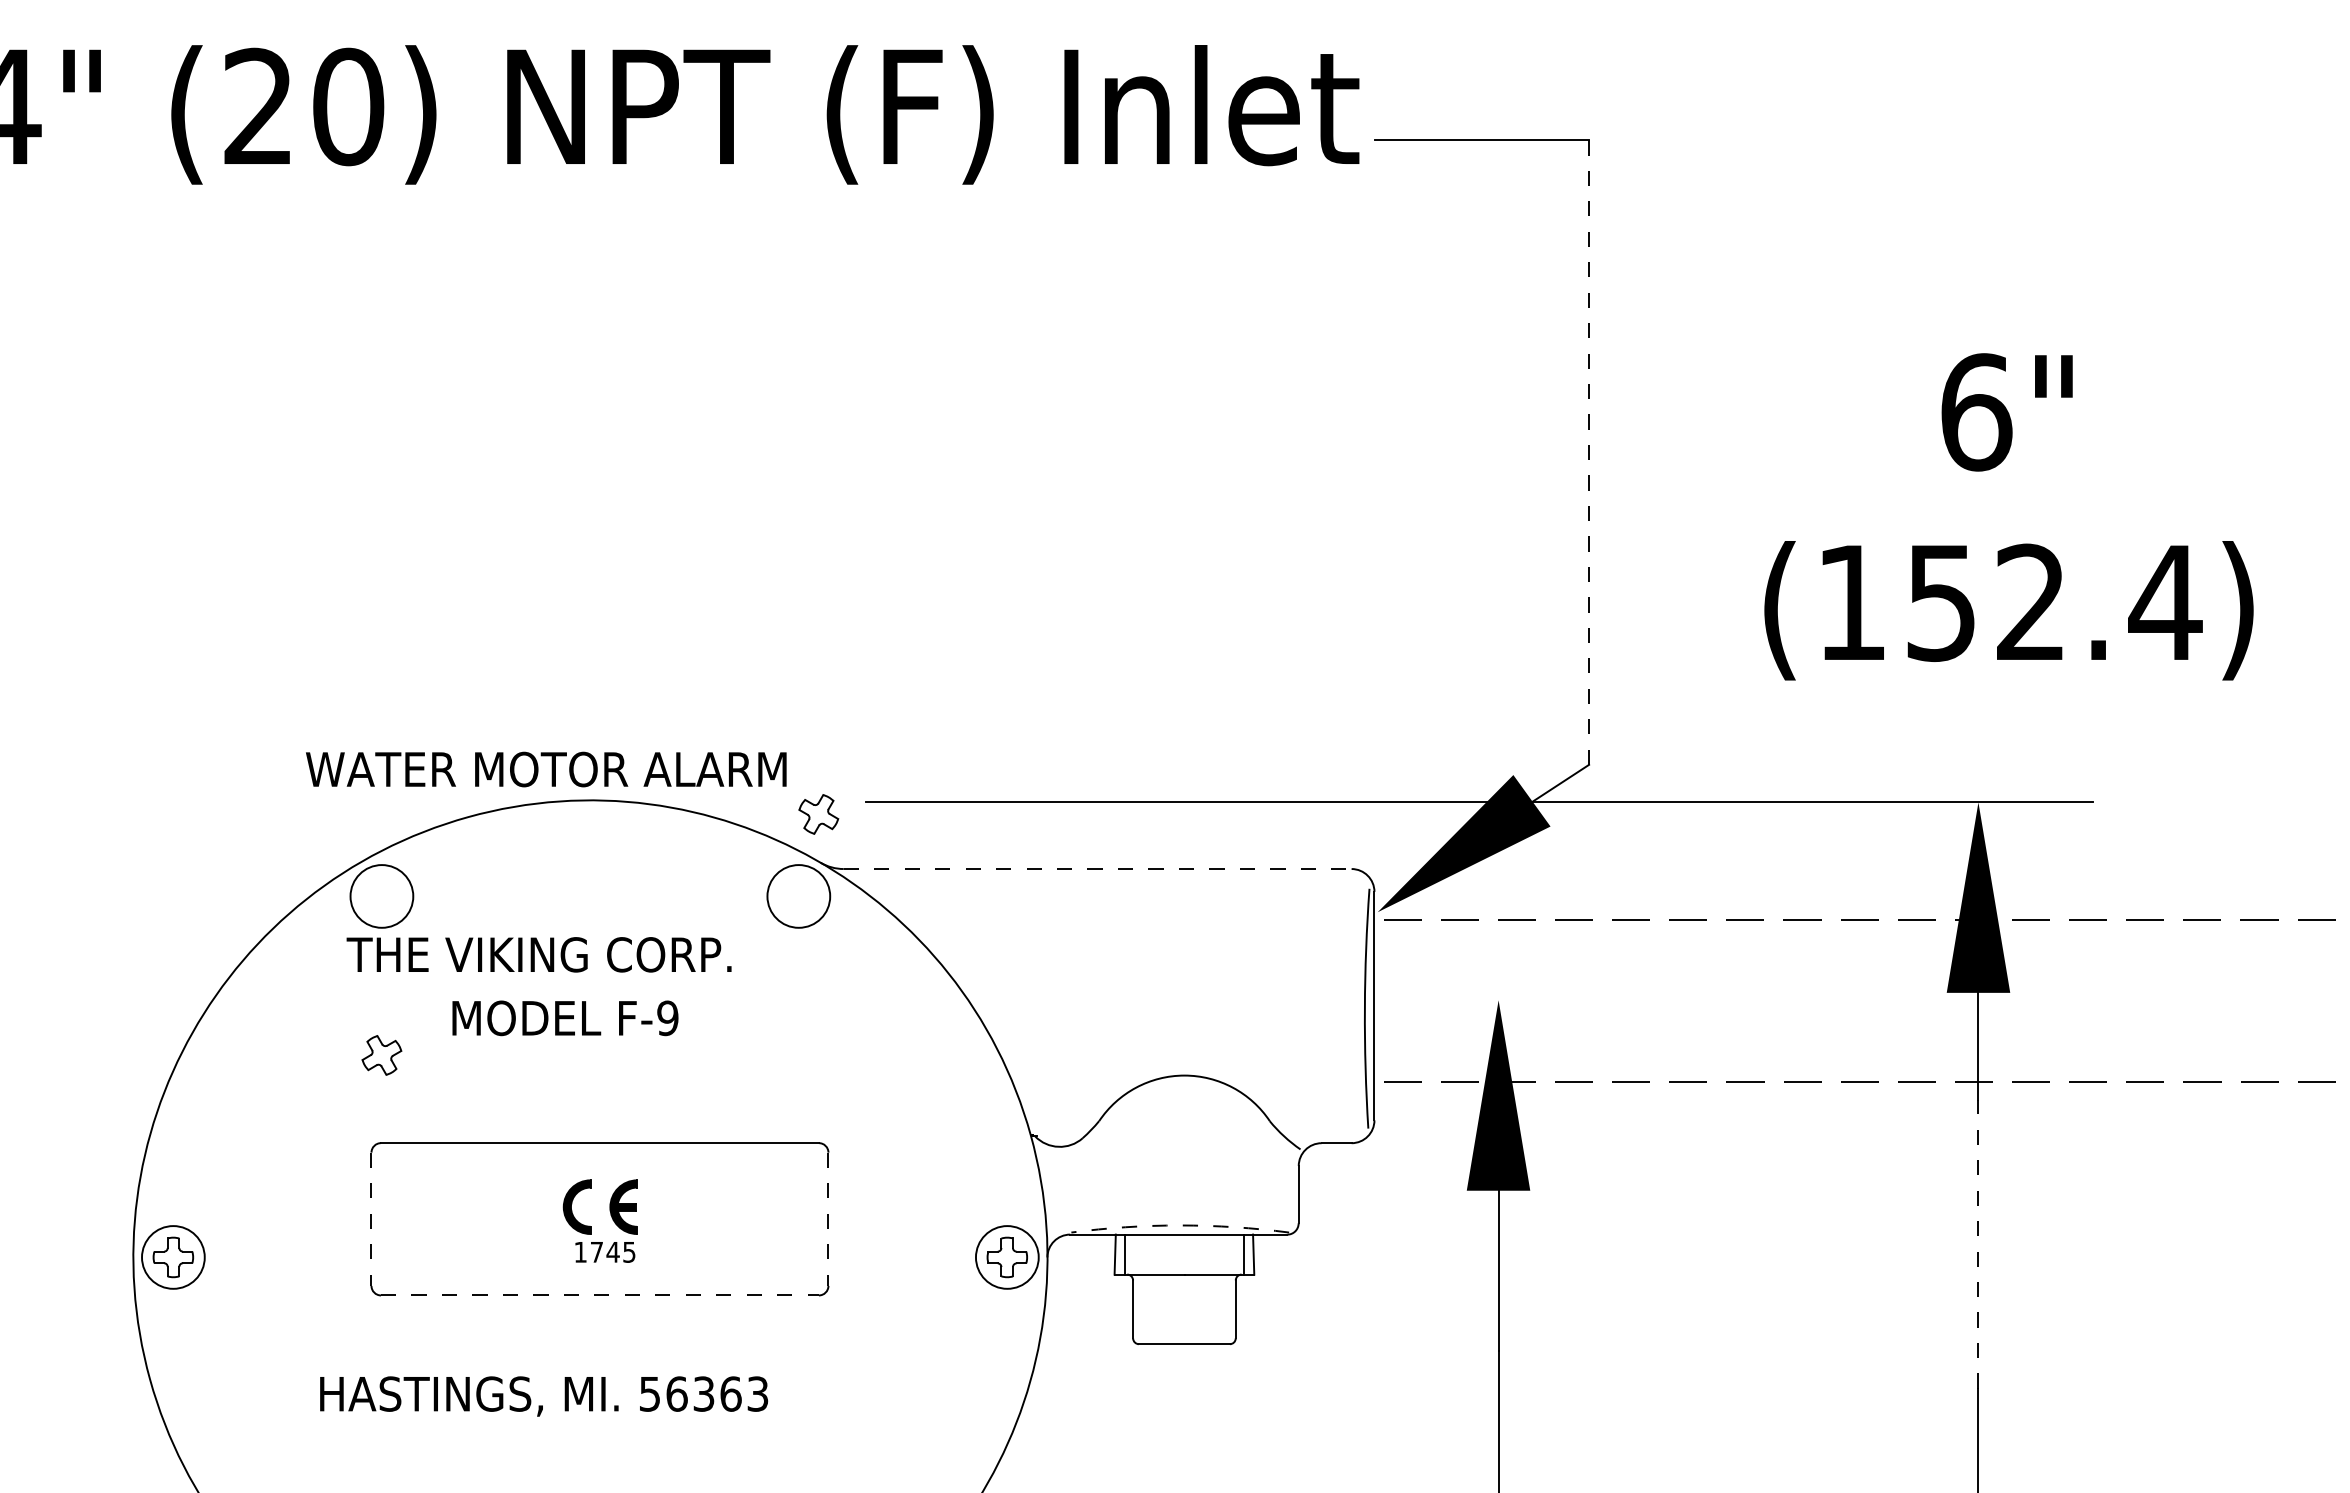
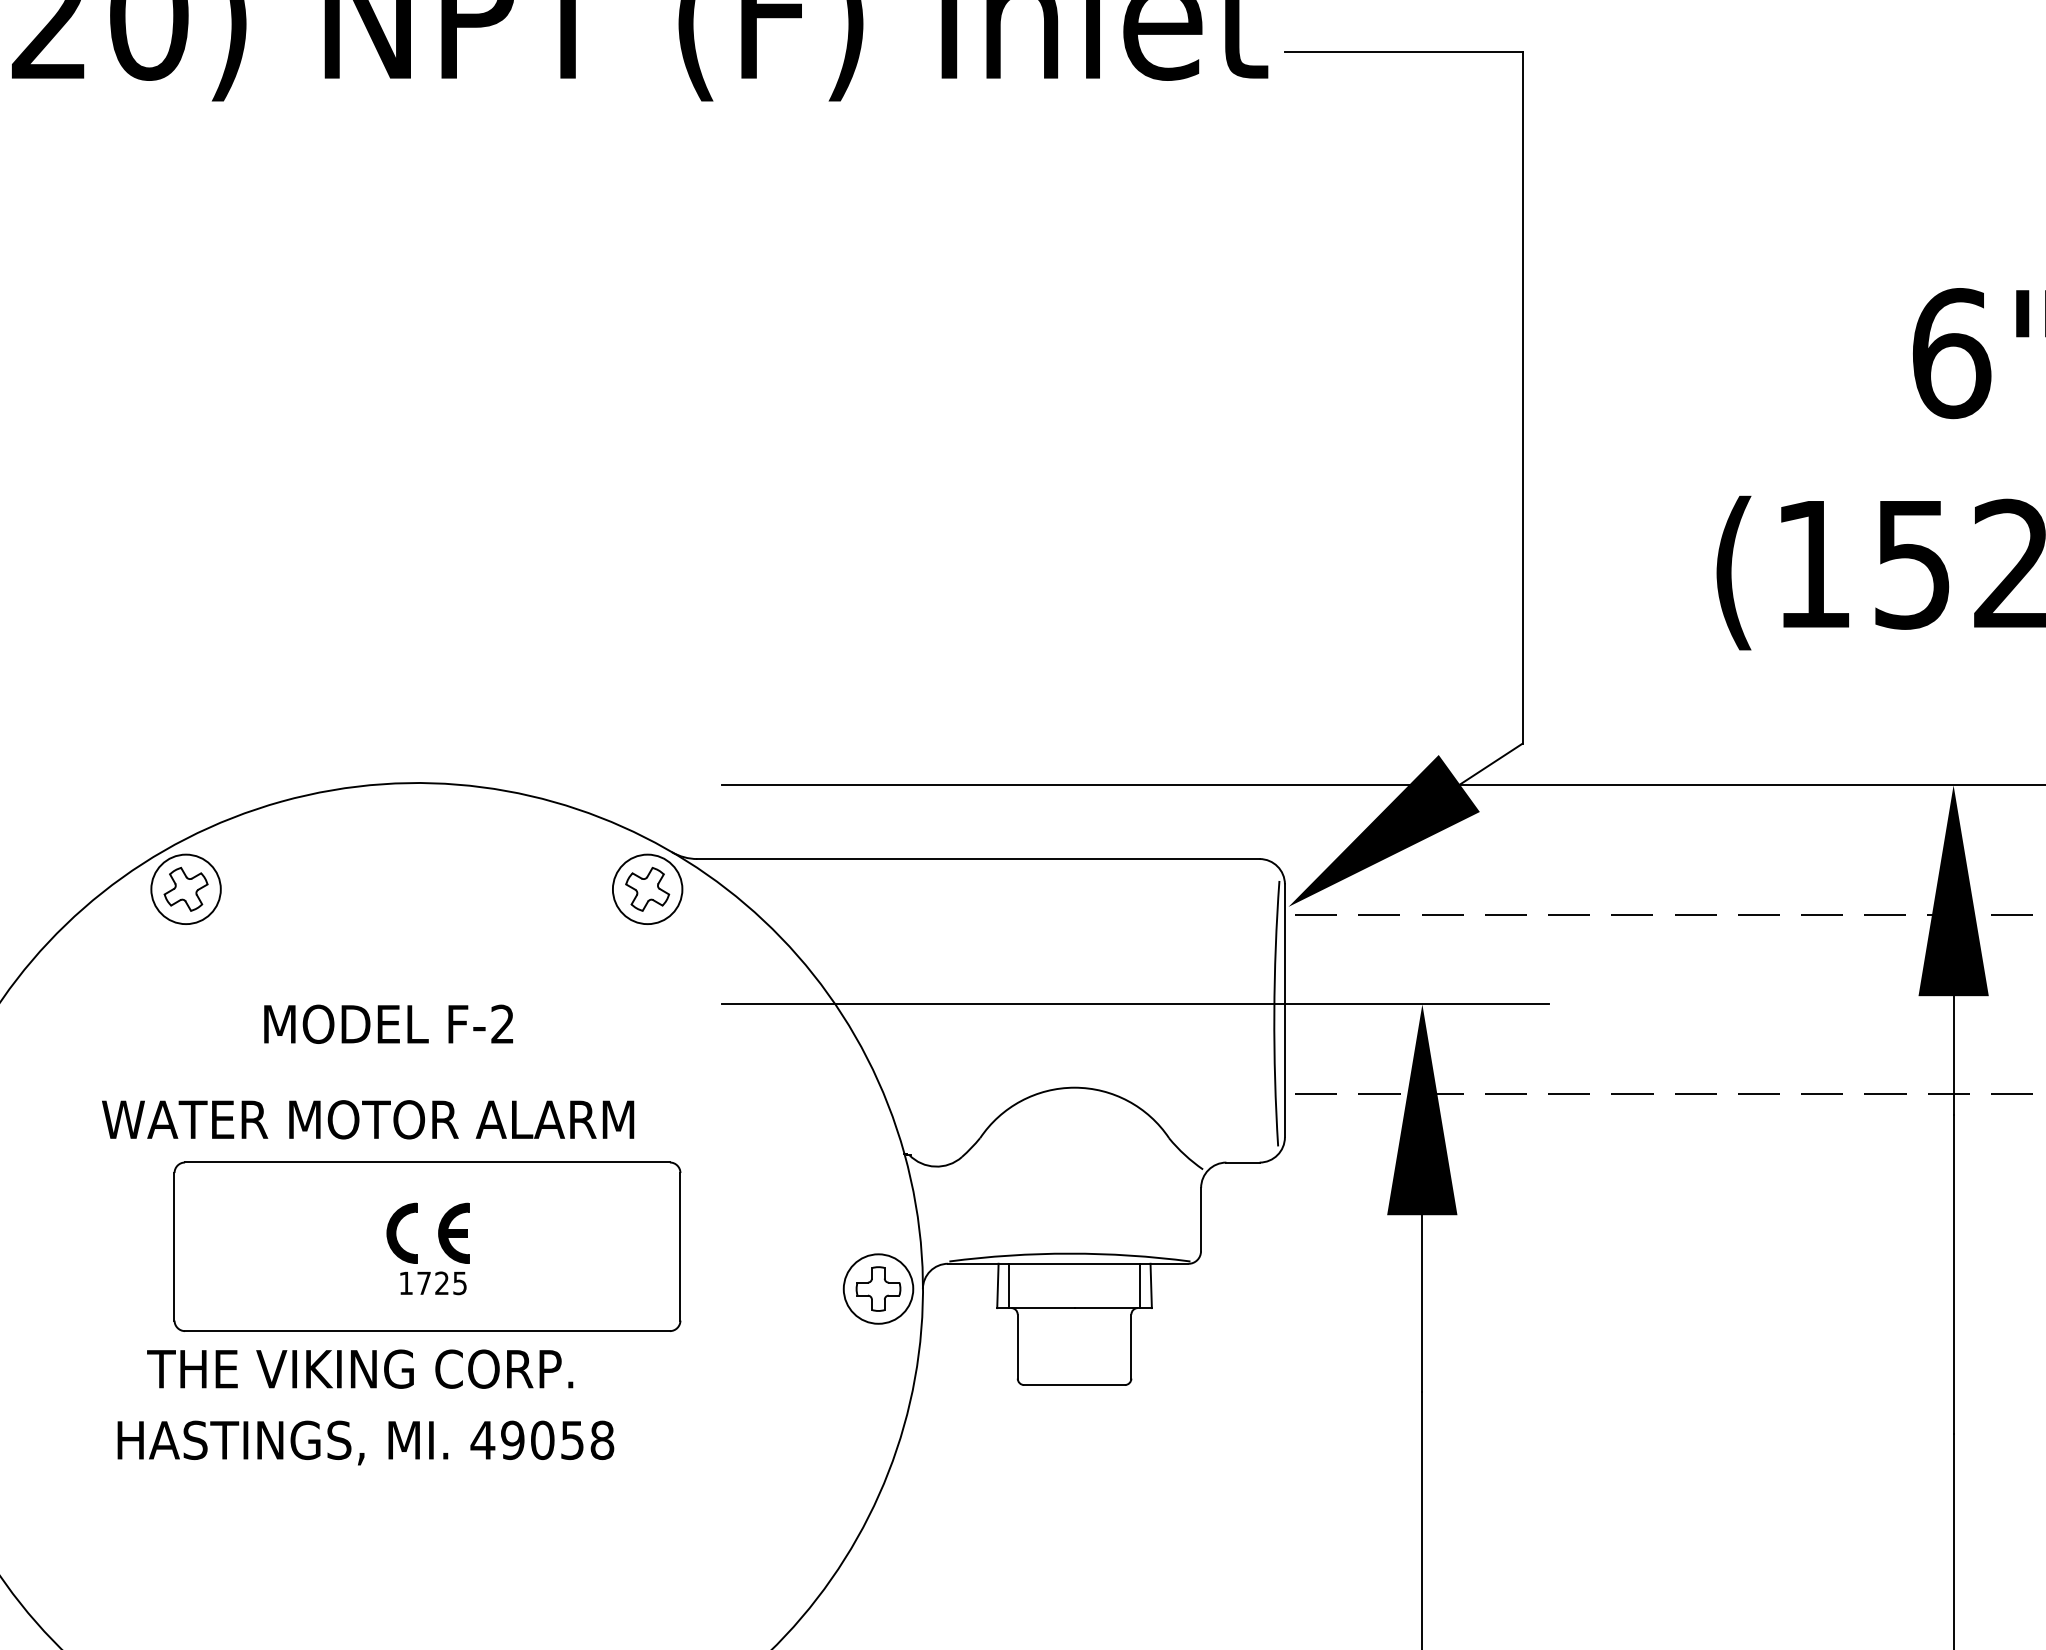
line: (1589, 451) -> (1523, 396), dashed -> solid
text: (546, 769) -> (368, 1119), moved
part: (818, 814) -> (647, 889), moved
line: (1097, 869) -> (978, 859), dashed -> solid
text: (538, 954) -> (359, 1368), moved
line: (1239, 1000) -> (1135, 1004), added
text: (667, 1018) -> (502, 1024), F-9 -> F-2
part: (381, 1055) -> (185, 889), moved
line: (371, 1219) -> (174, 1247), dashed -> solid
line: (828, 1219) -> (680, 1247), dashed -> solid
arc: (1180, 1225) -> (1070, 1253), dashed -> solid
line: (1978, 1244) -> (1953, 1274), dashed -> solid
text: (612, 1251) -> (441, 1282), 1745 -> 1725
line: (599, 1295) -> (426, 1331), dashed -> solid
text: (703, 1393) -> (542, 1439), 56363 -> 49058

